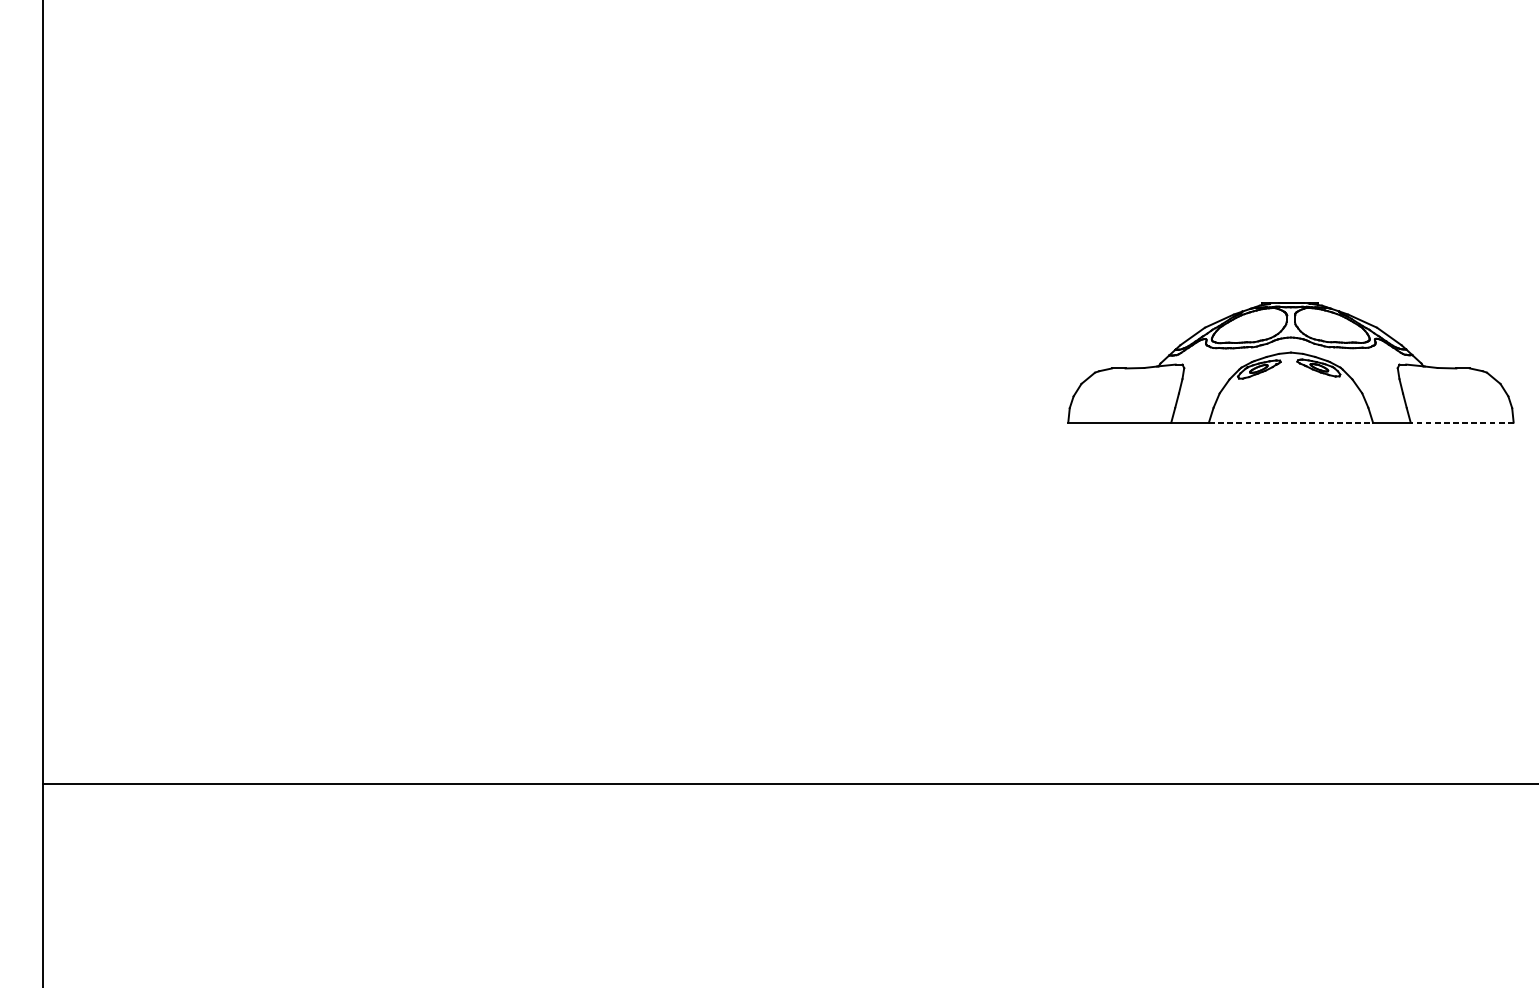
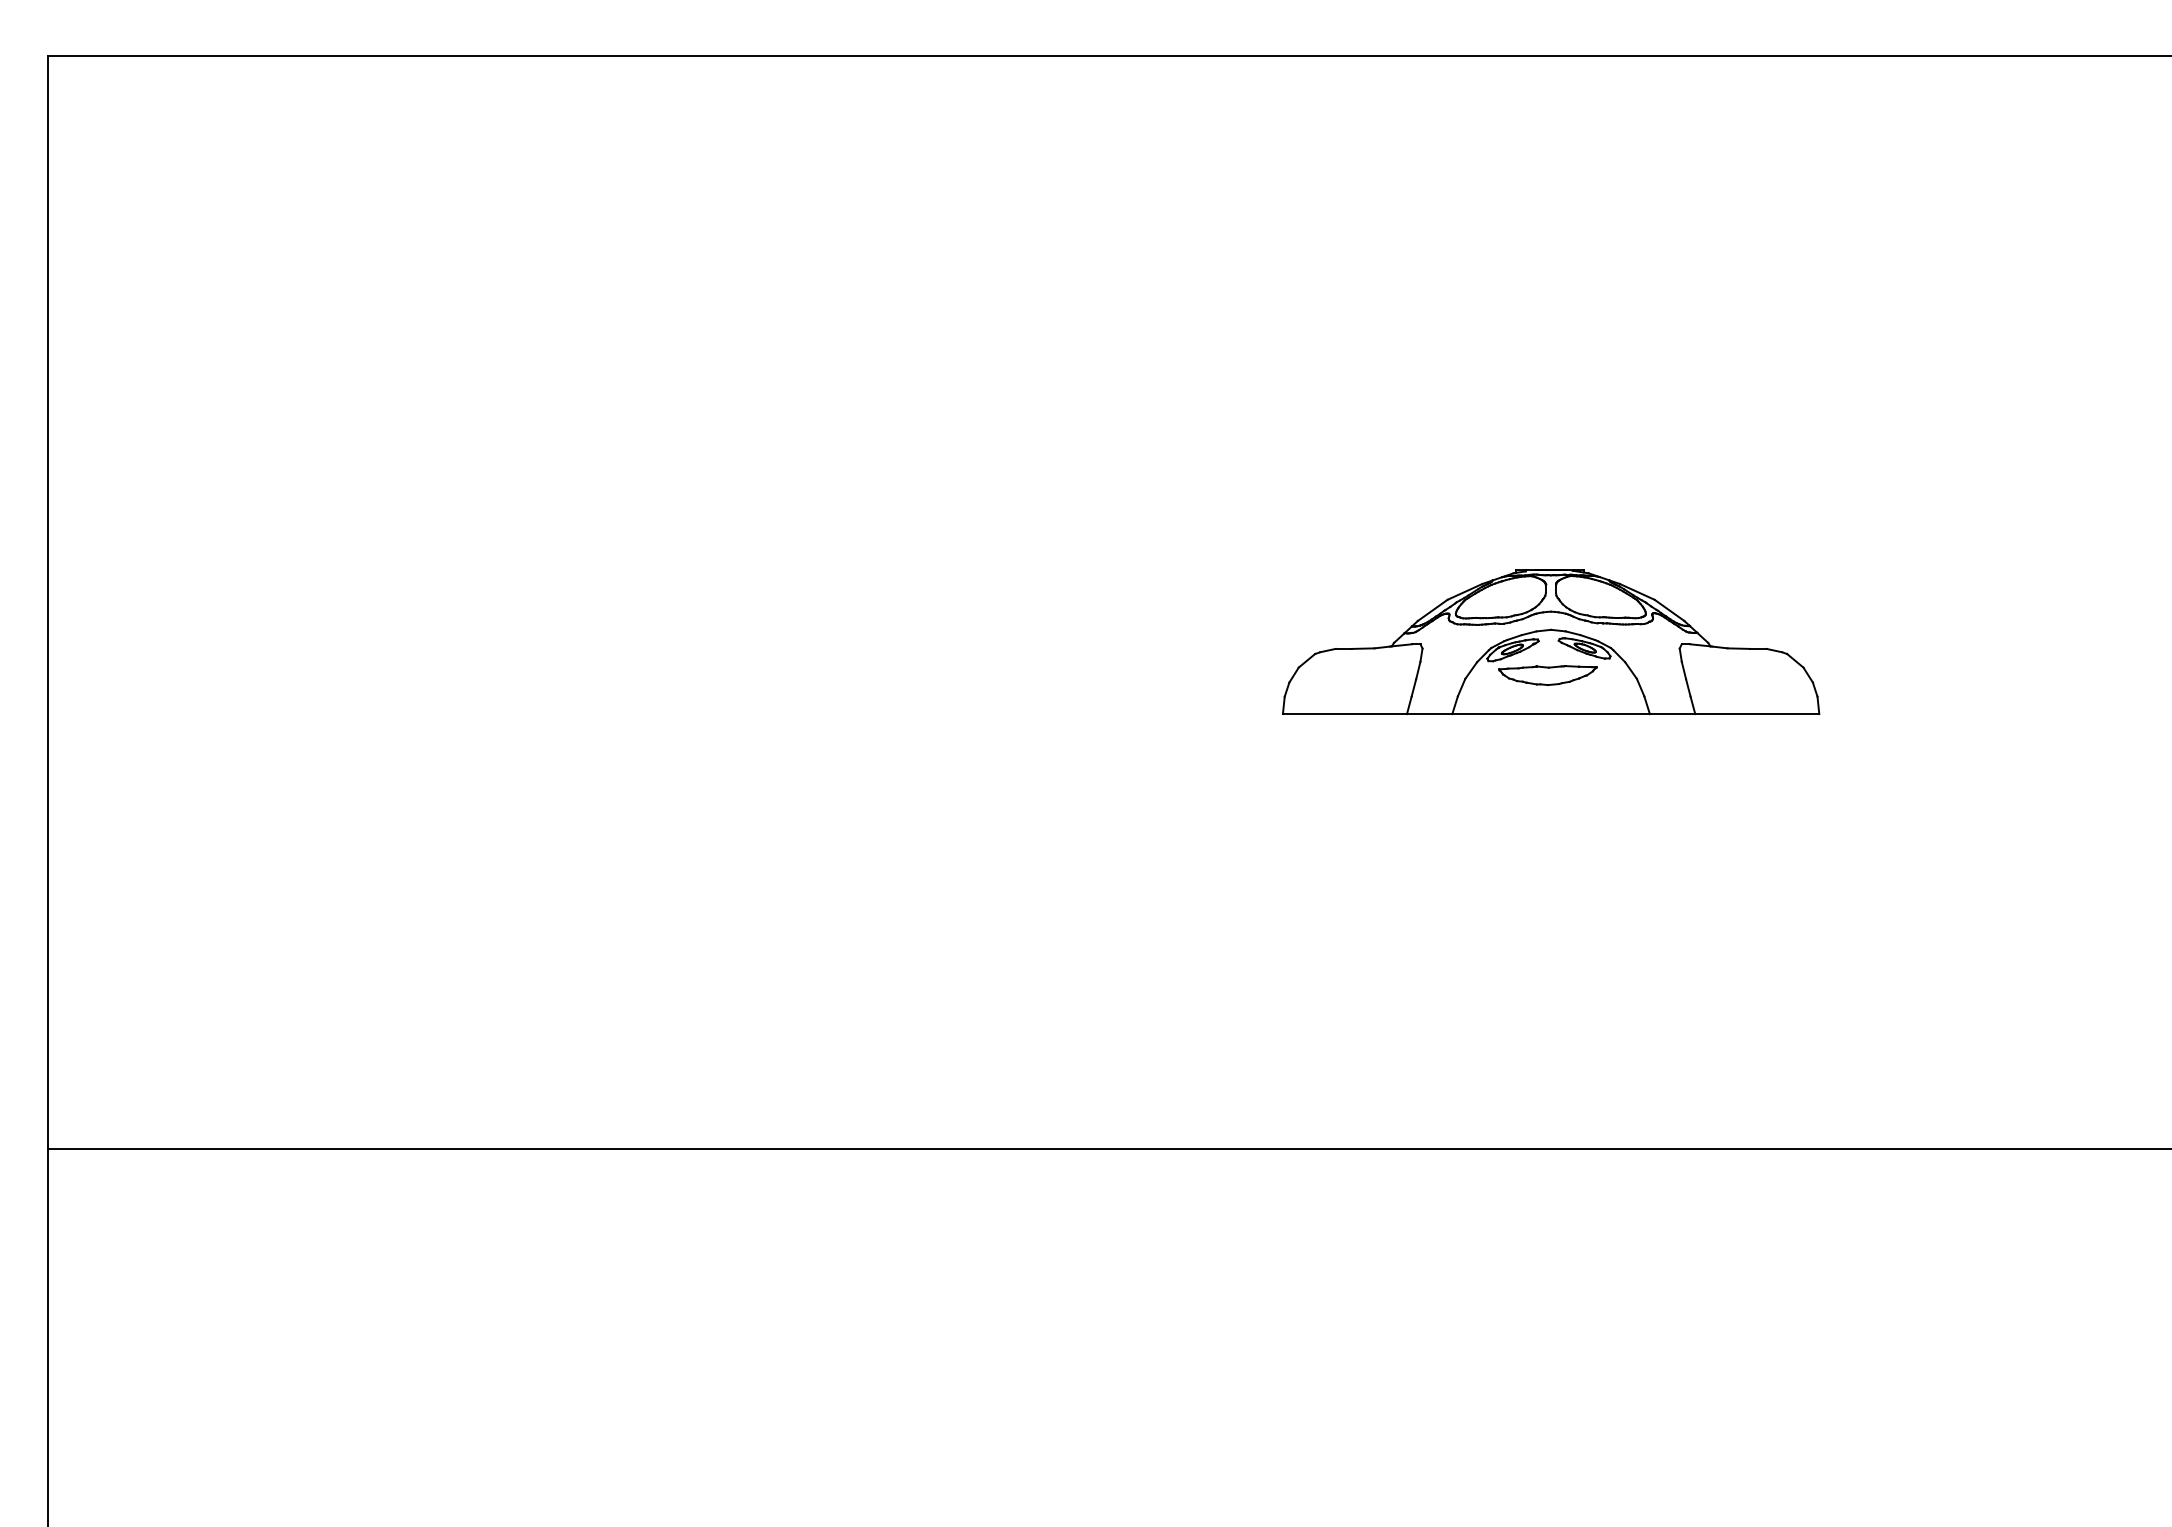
part: (1287, 390) -> (1547, 675), added
line: (1291, 422) -> (1551, 714), dashed -> solid
line: (1461, 422) -> (1756, 714), dashed -> solid

